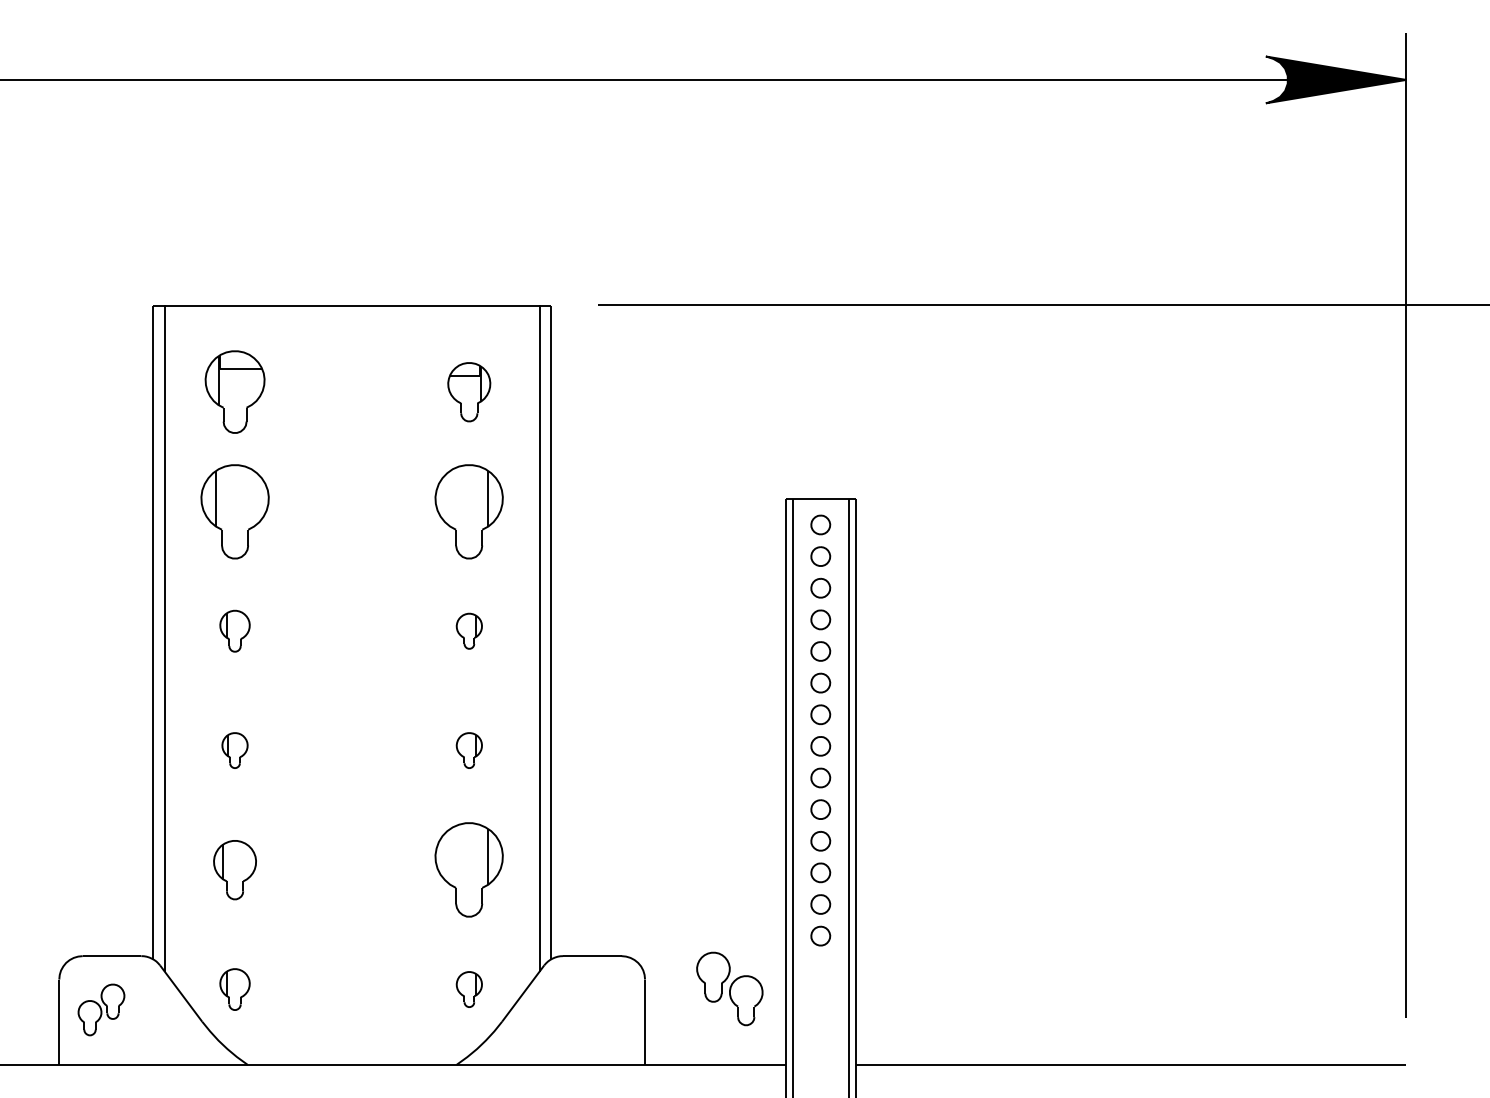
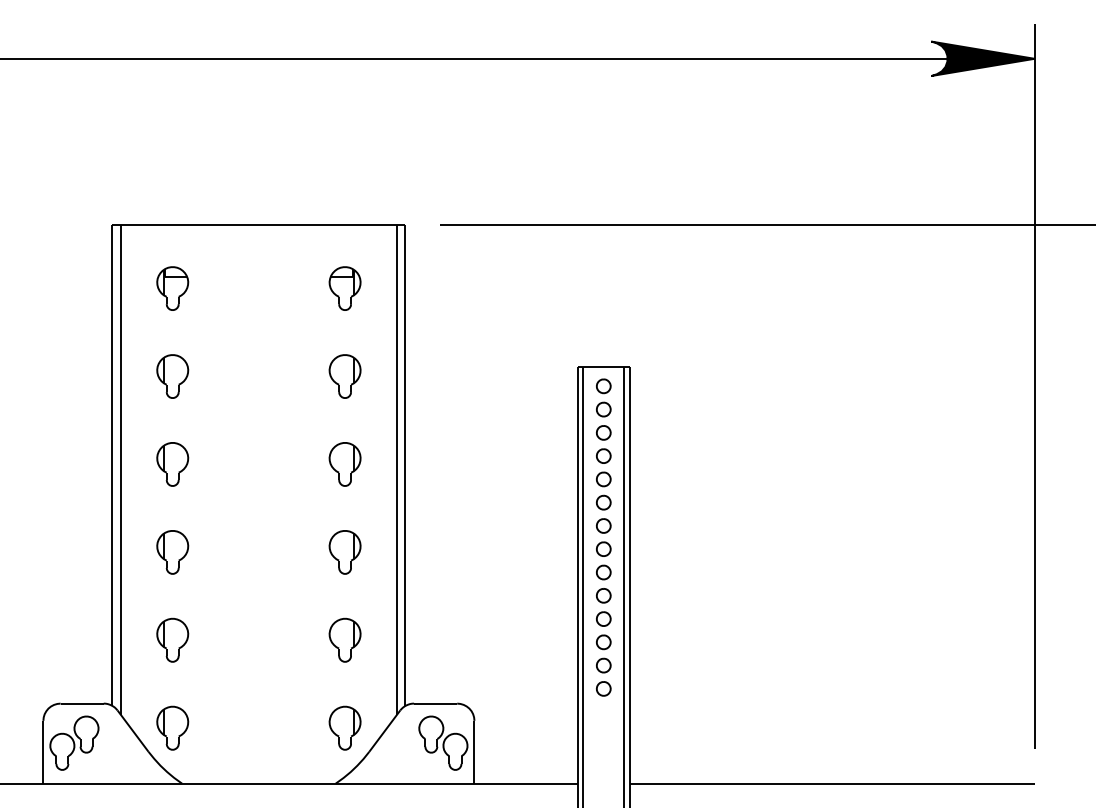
part: (234, 392) -> (172, 288), size x0.71
part: (234, 511) -> (172, 376), size x0.62
part: (469, 511) -> (345, 376), size x0.62
part: (234, 631) -> (172, 464), size x1.43
part: (469, 631) -> (345, 464), size x1.67
part: (234, 750) -> (172, 552), size x1.67
part: (469, 750) -> (345, 552), size x1.67
part: (469, 870) -> (345, 640), size x0.62
part: (729, 988) -> (443, 742), moved
part: (234, 989) -> (172, 728), size x1.43
part: (469, 989) -> (345, 728), size x1.67
part: (101, 1009) -> (74, 742), size x1.43

